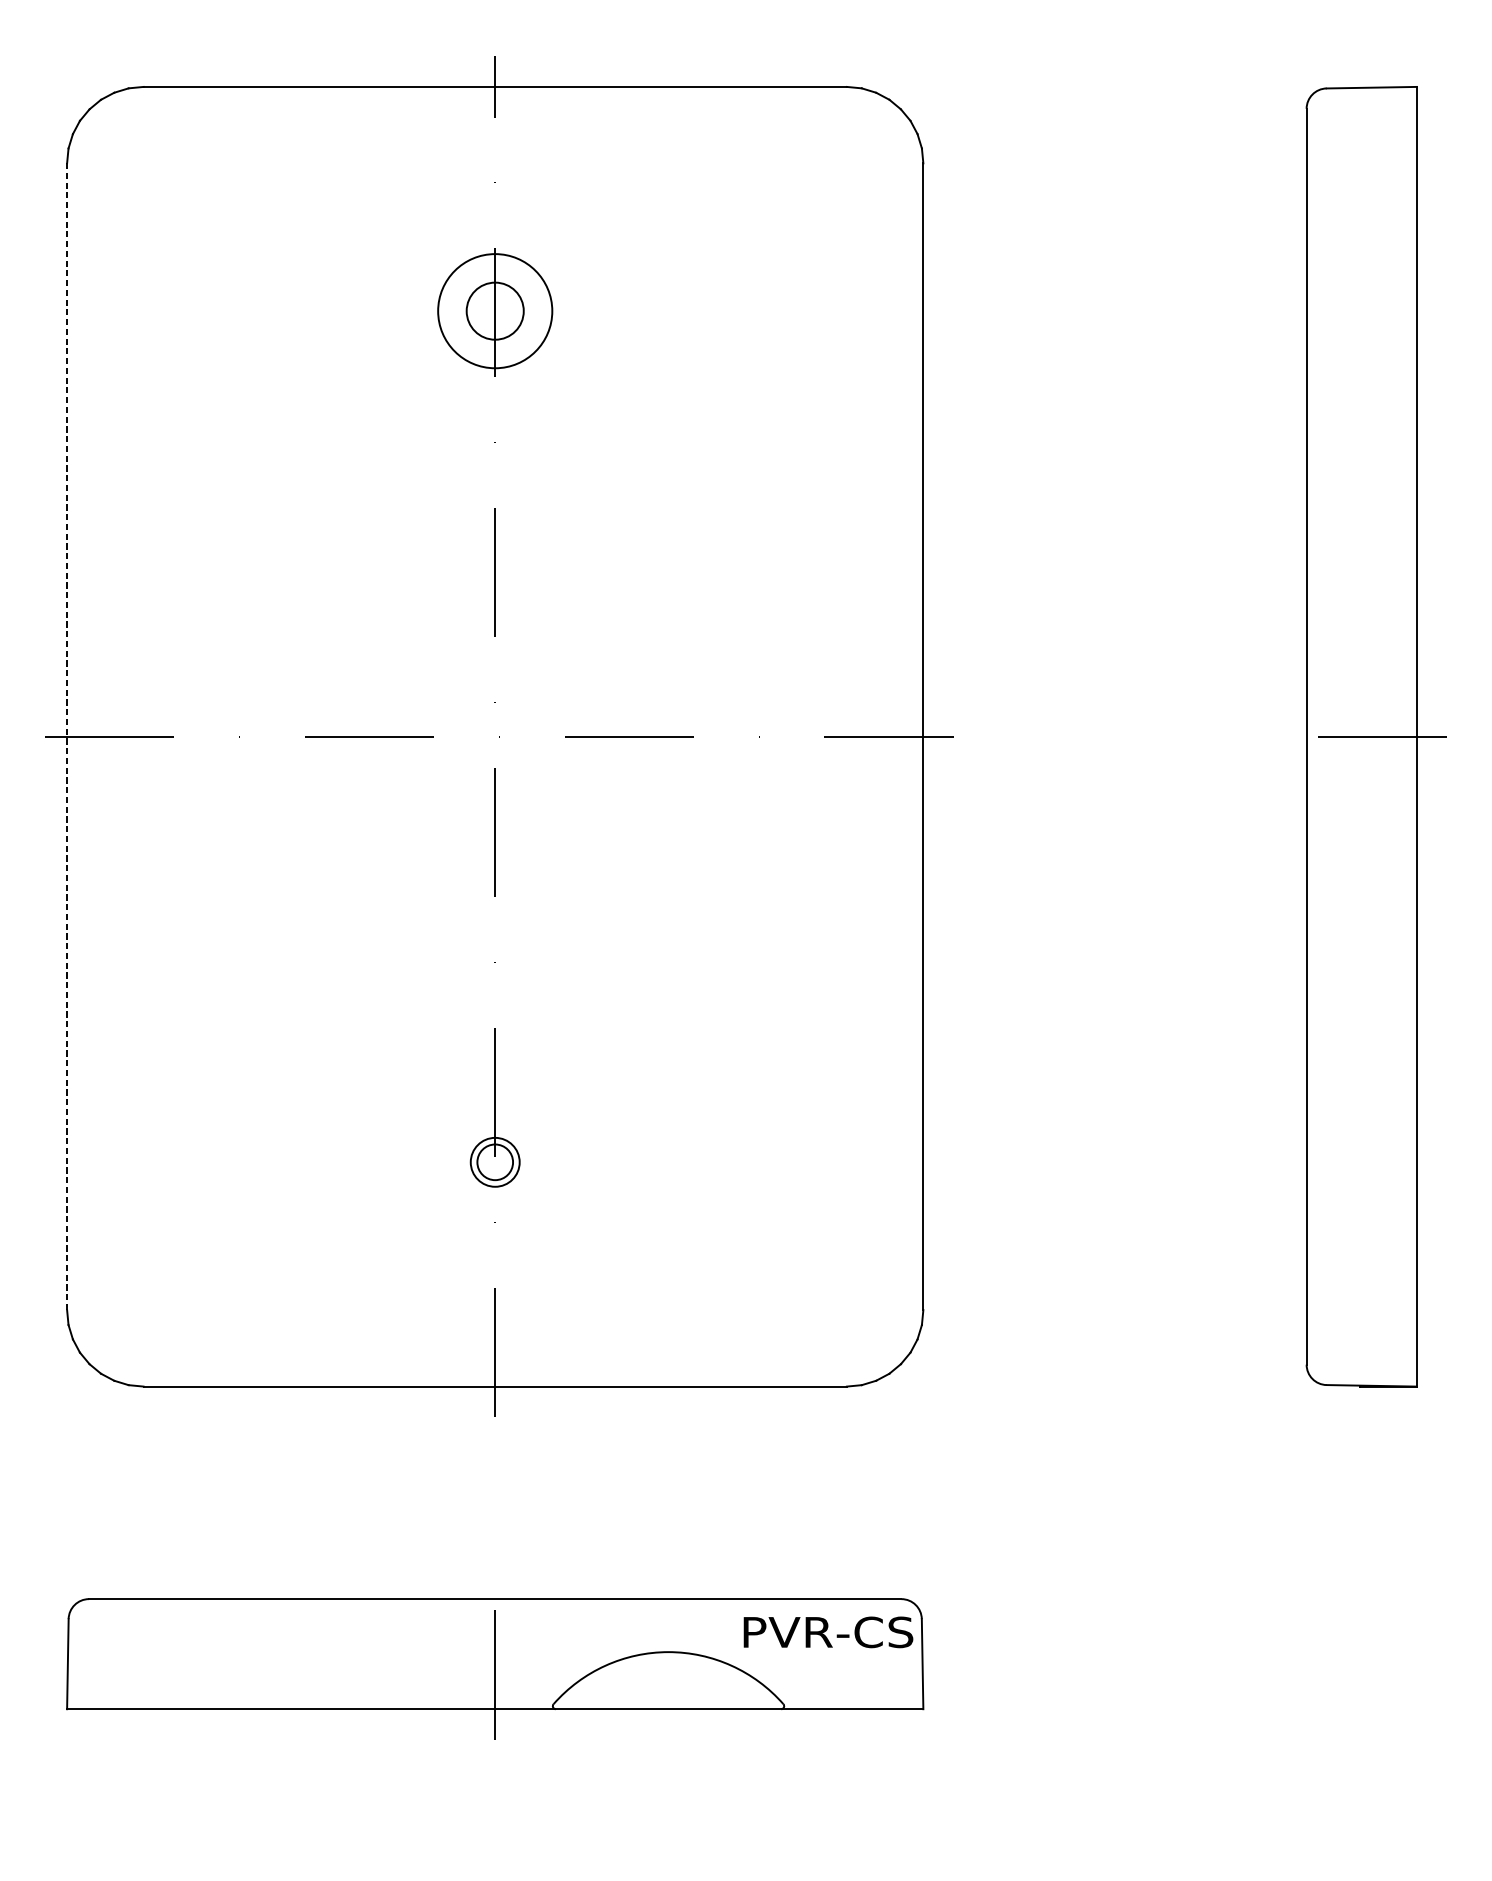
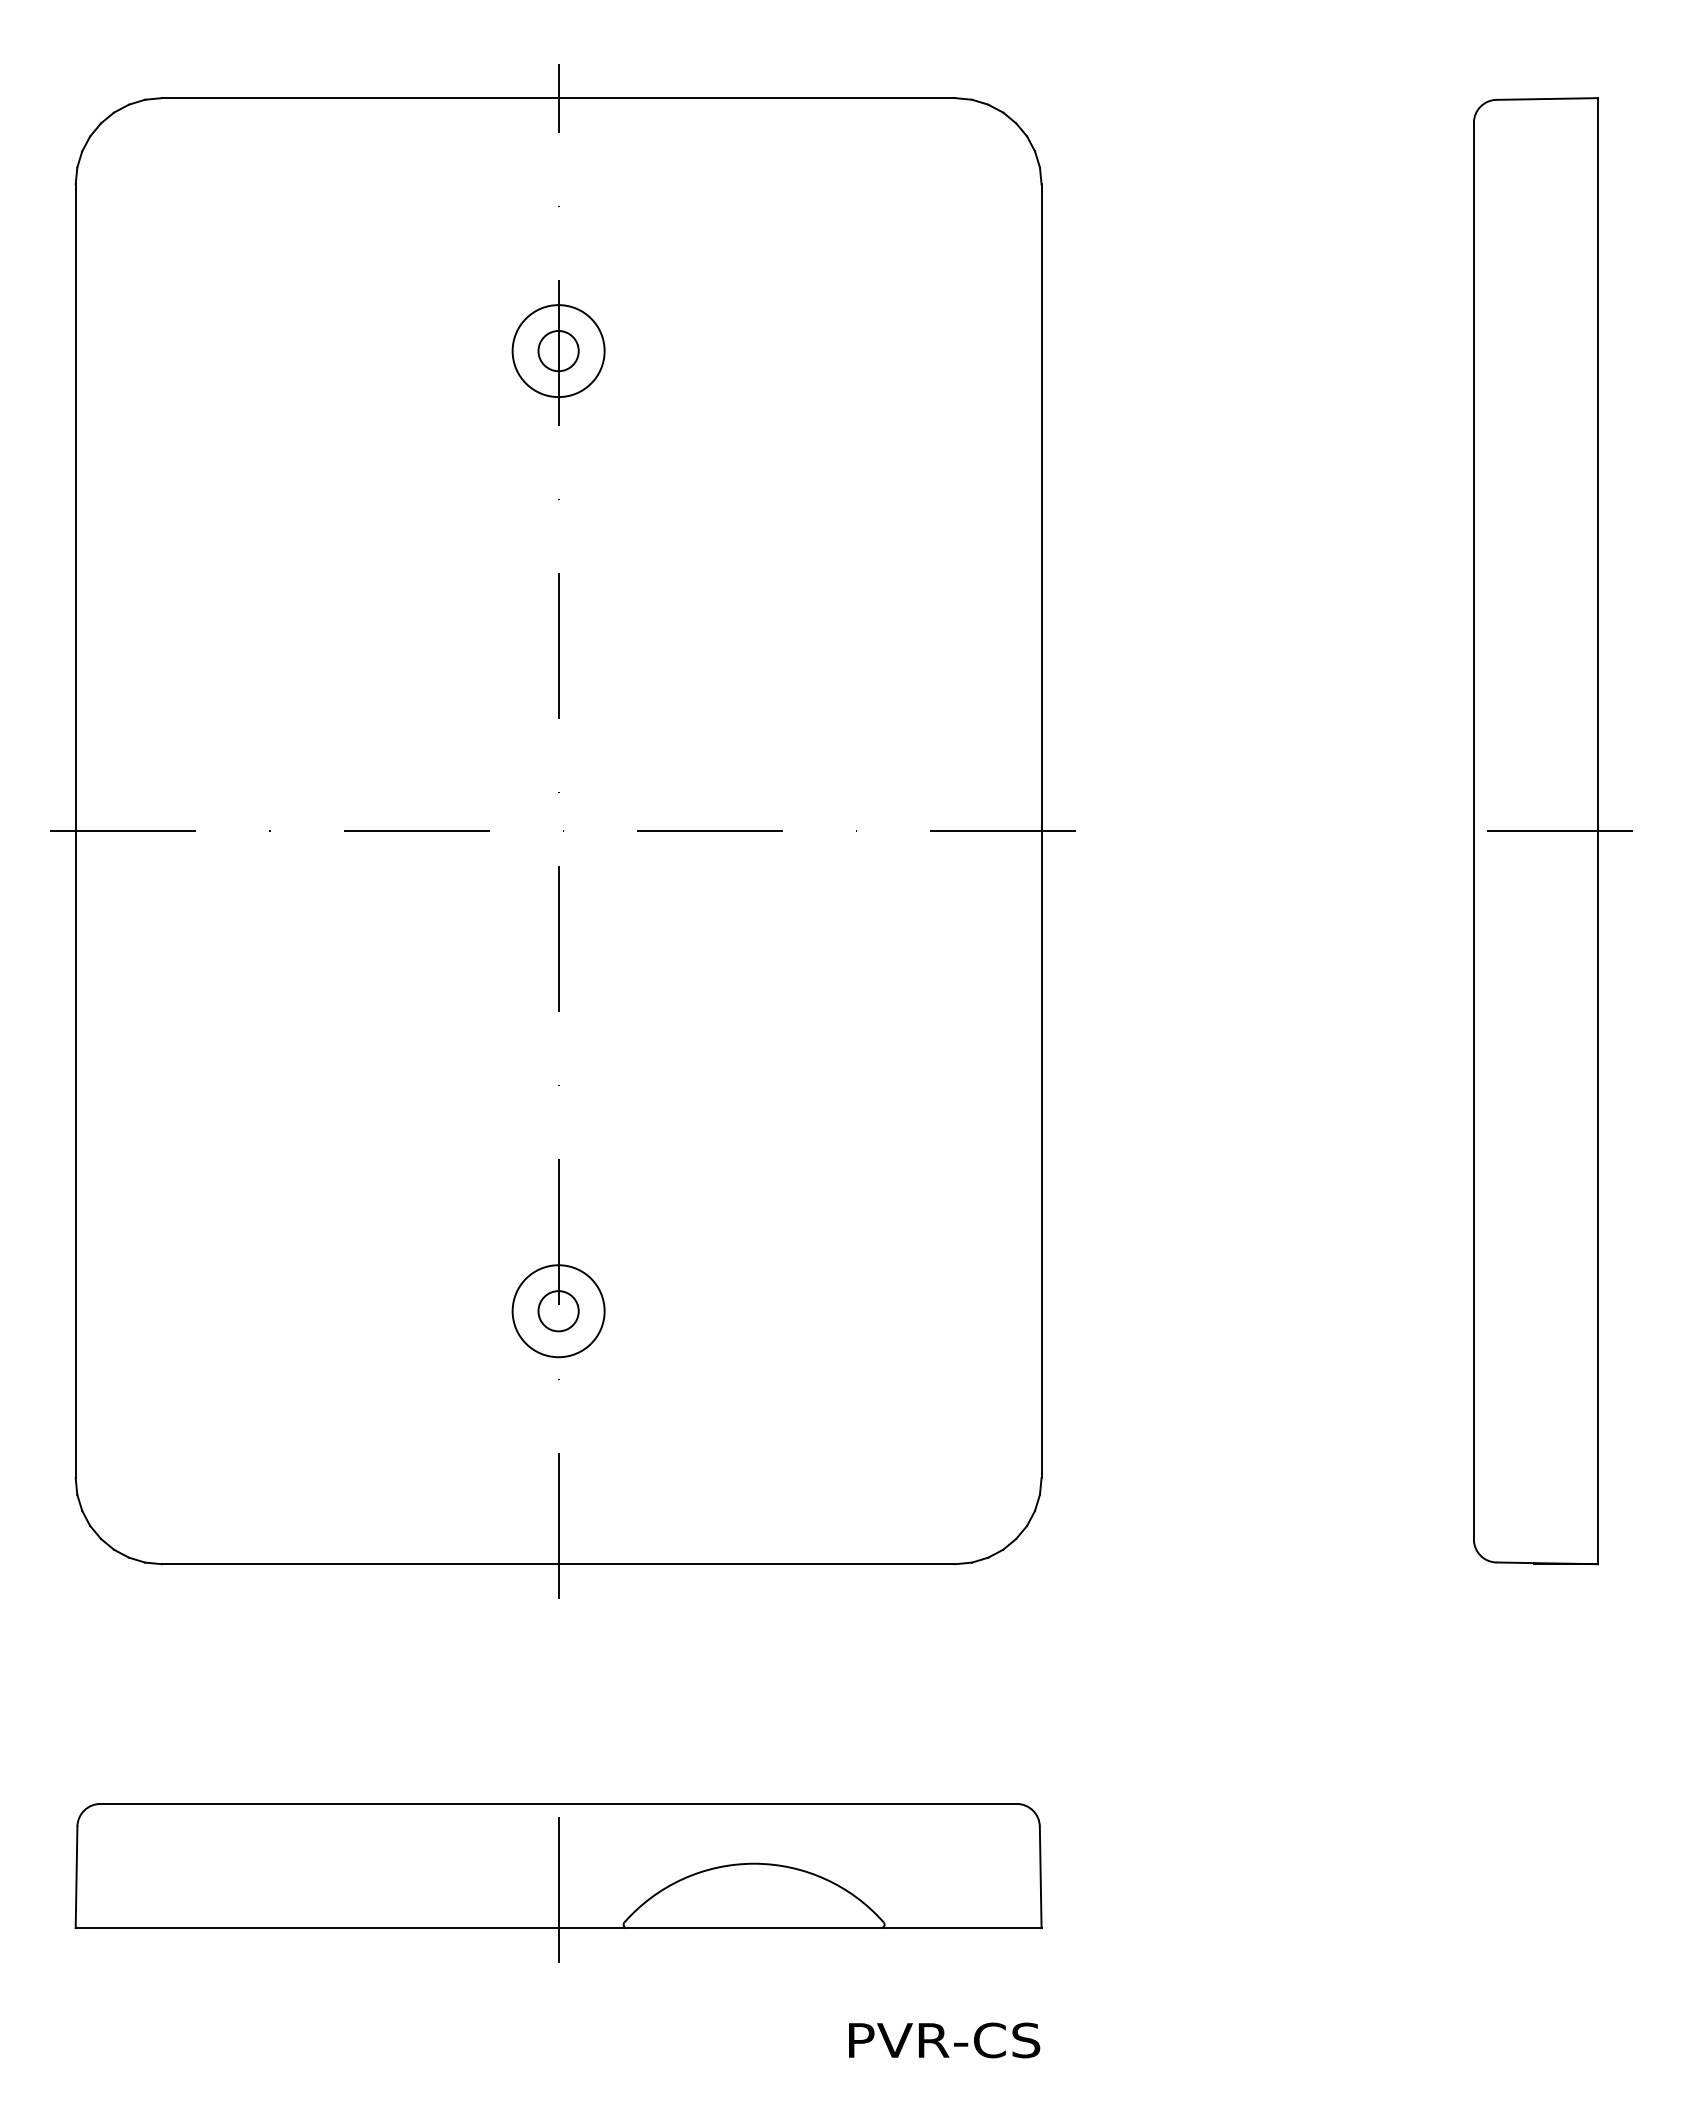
circle: (495, 311) -> (558, 351), size x0.62
circle: (495, 311) -> (558, 351), size x0.71
line: (66, 737) -> (75, 831), dashed -> solid
circle: (495, 1162) -> (558, 1311), size x1.67
text: (828, 1632) -> (944, 2040), moved

